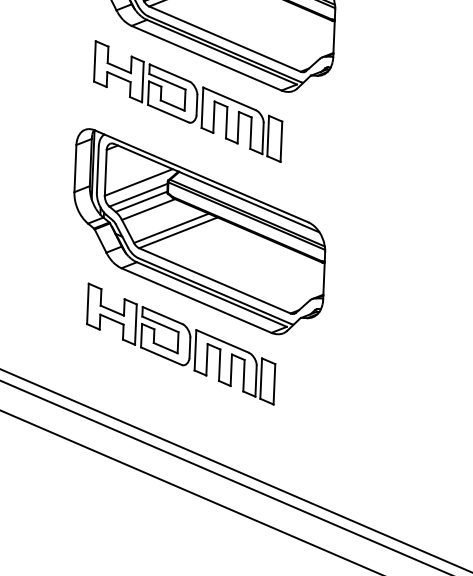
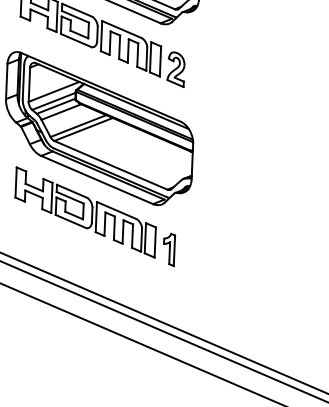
part: (301, 152) -> (175, 69), added
part: (293, 393) -> (169, 249), added

